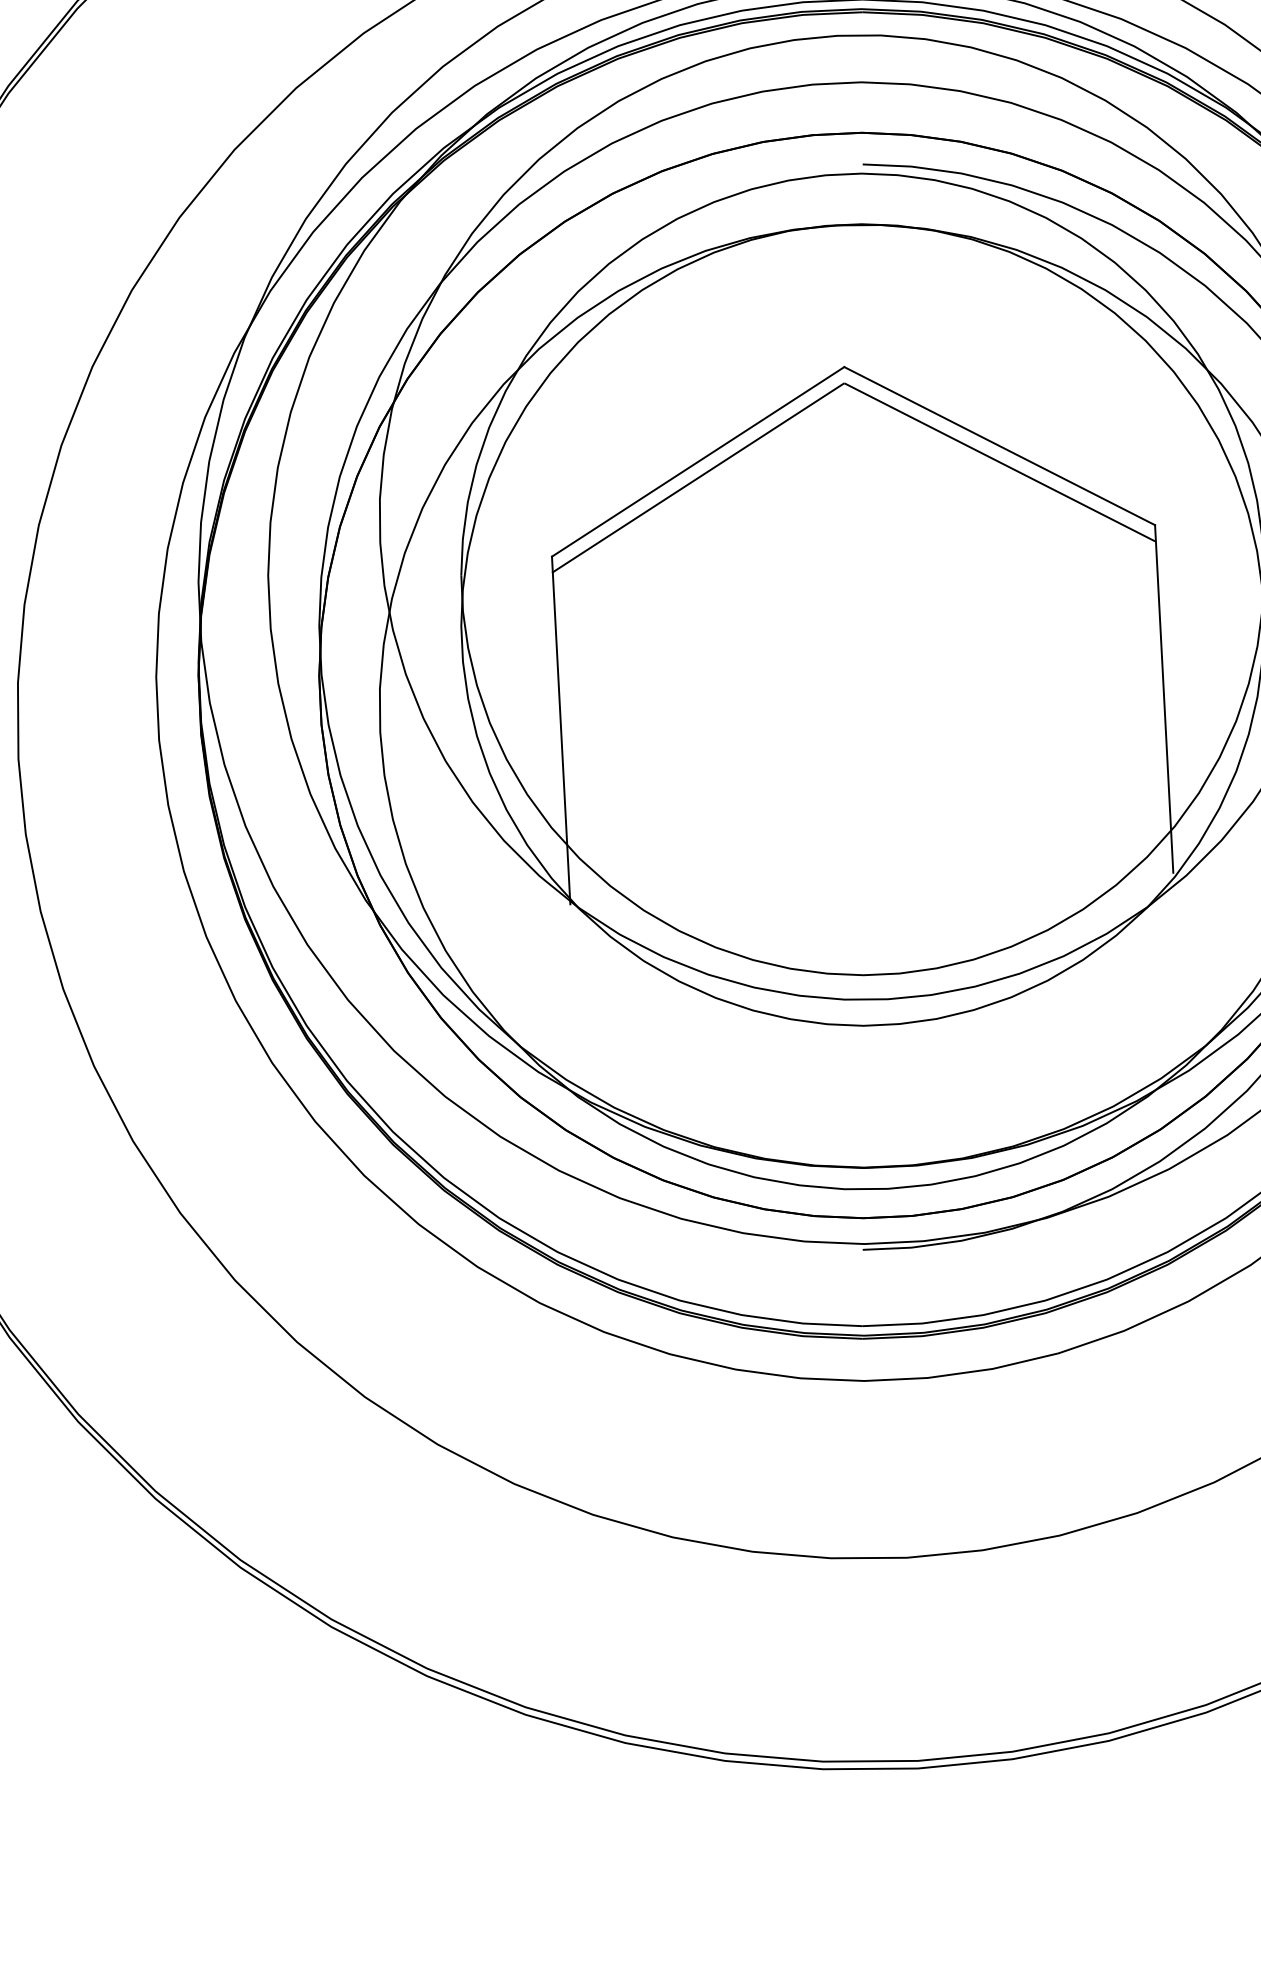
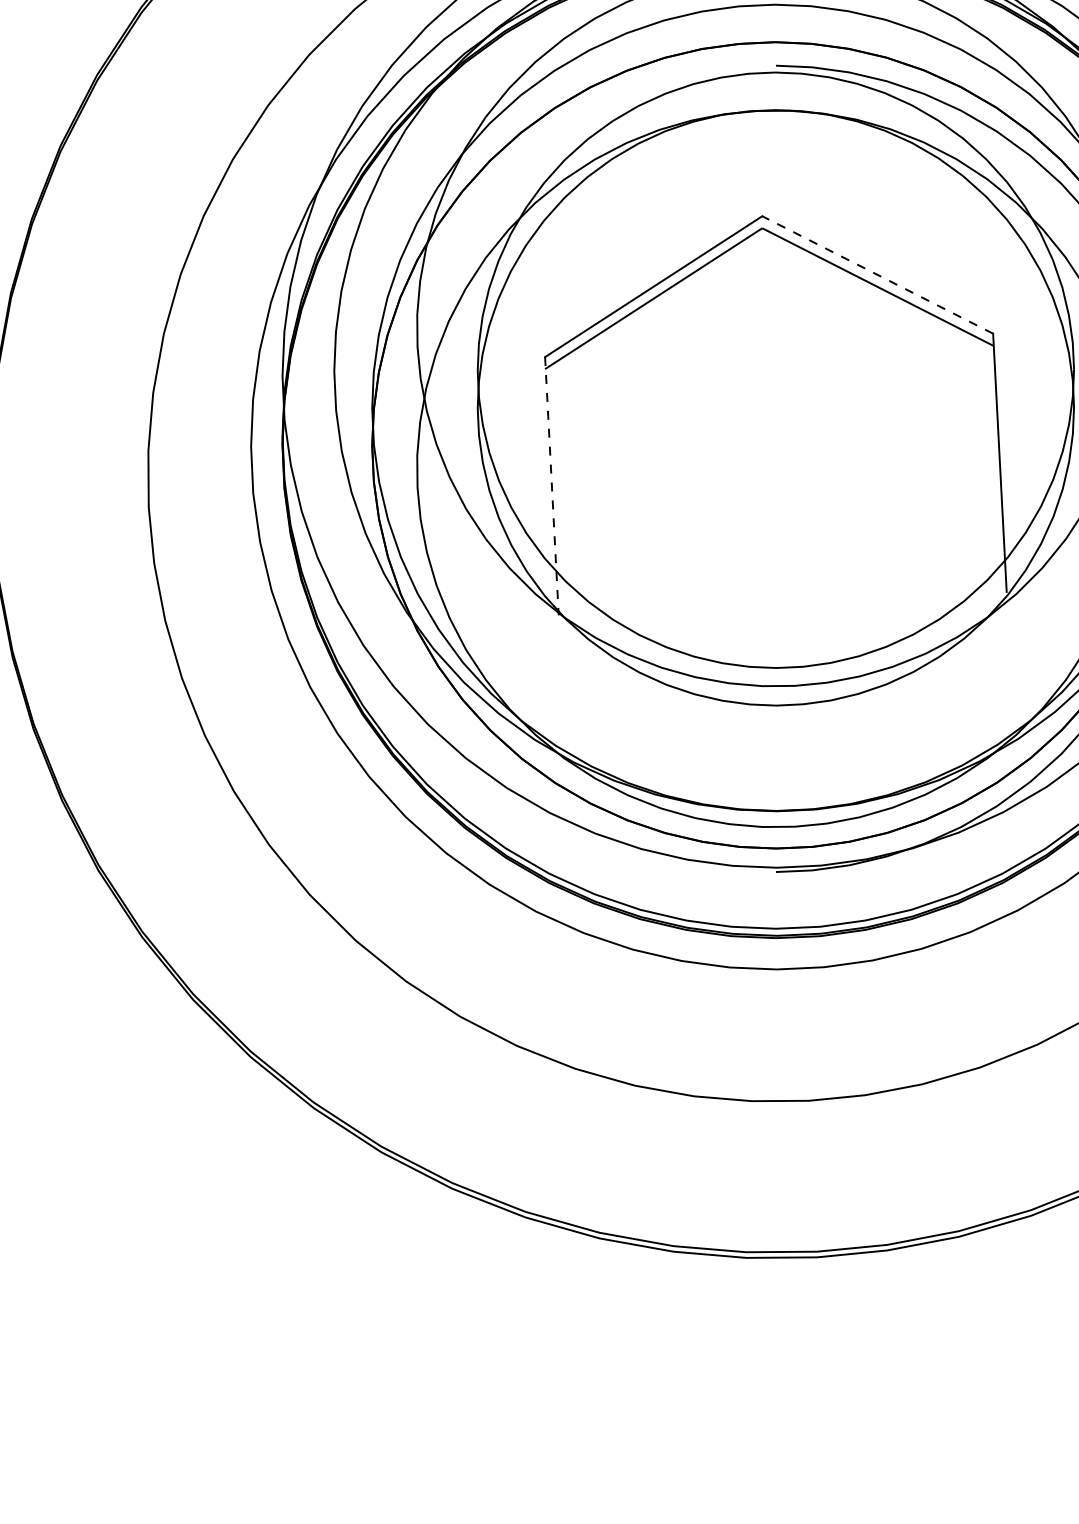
line: (999, 445) -> (877, 274), solid -> dashed
line: (560, 730) -> (551, 486), solid -> dashed

